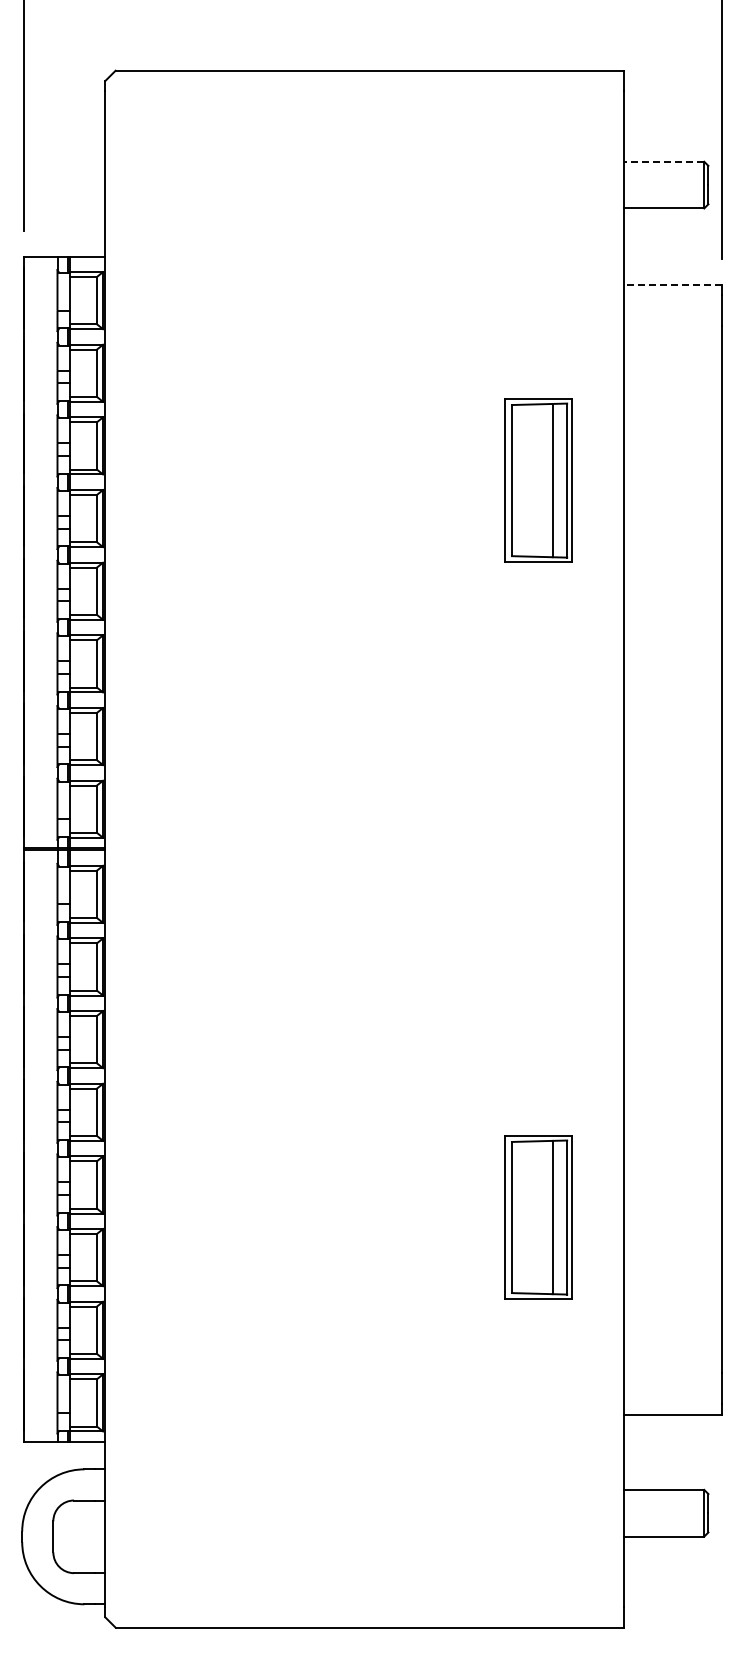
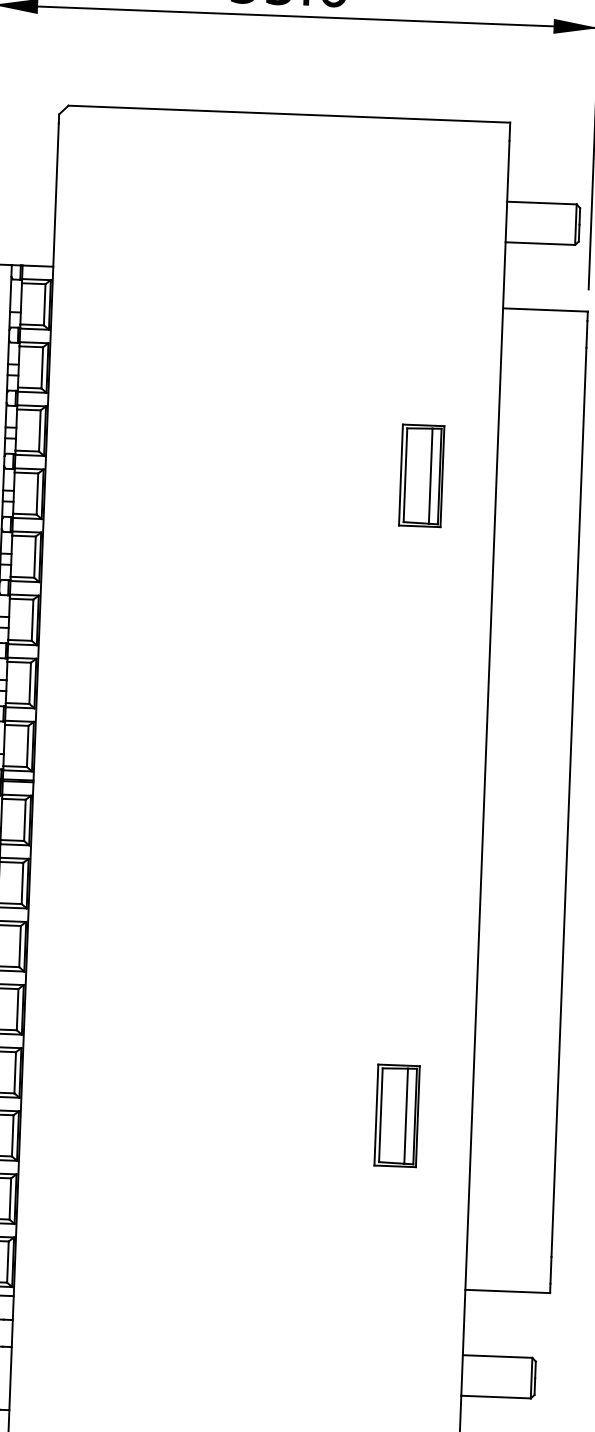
line: (663, 161) -> (541, 202), dashed -> solid
line: (673, 284) -> (545, 309), dashed -> solid
part: (537, 480) -> (421, 475), size x0.71
part: (537, 1217) -> (396, 1115), size x0.71

